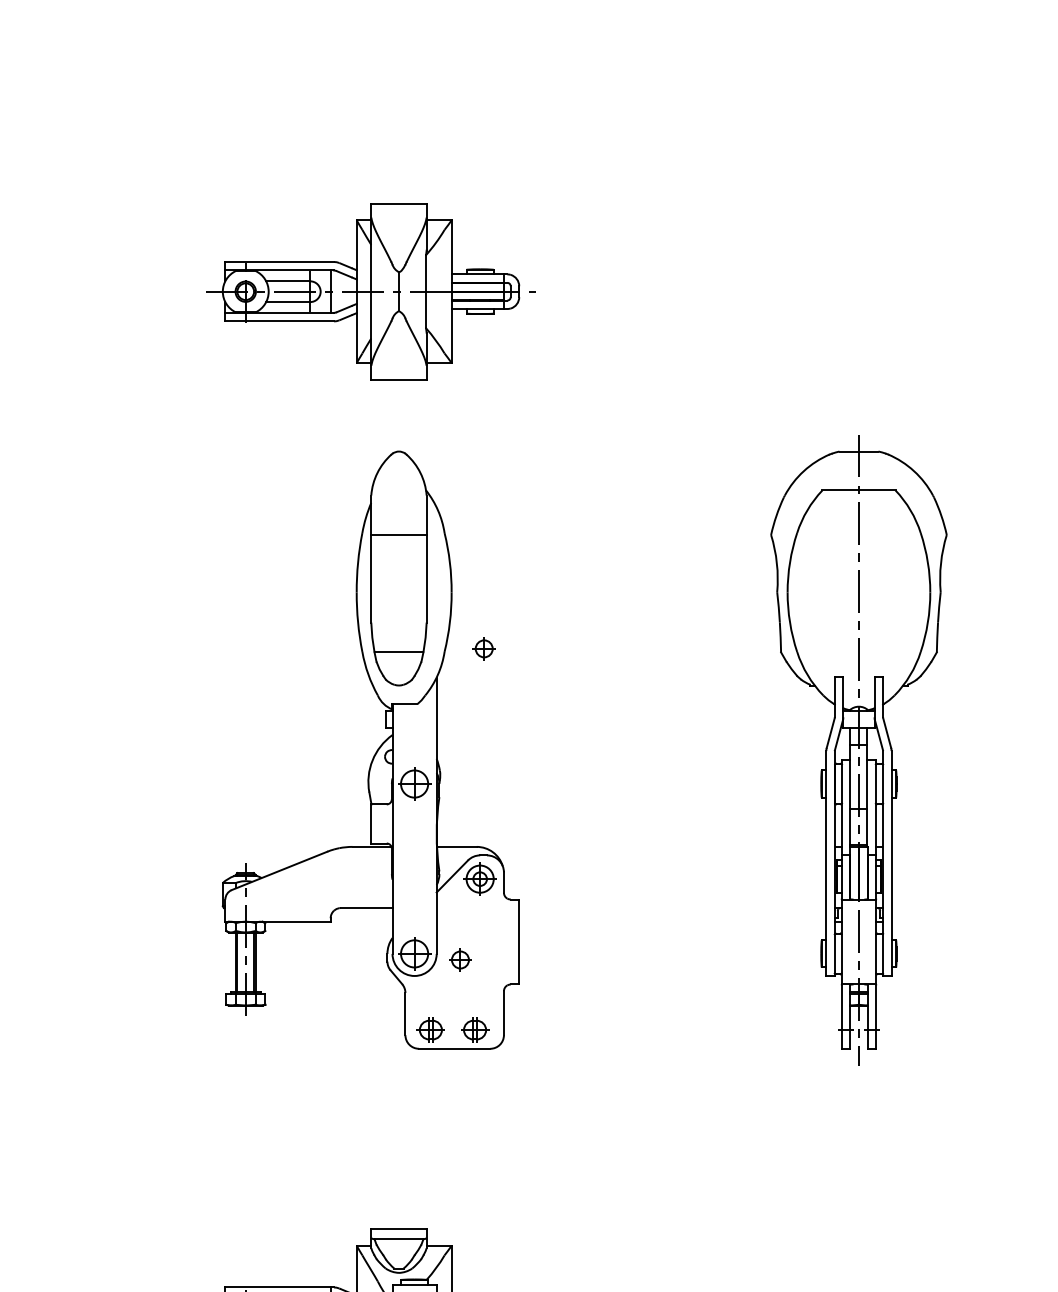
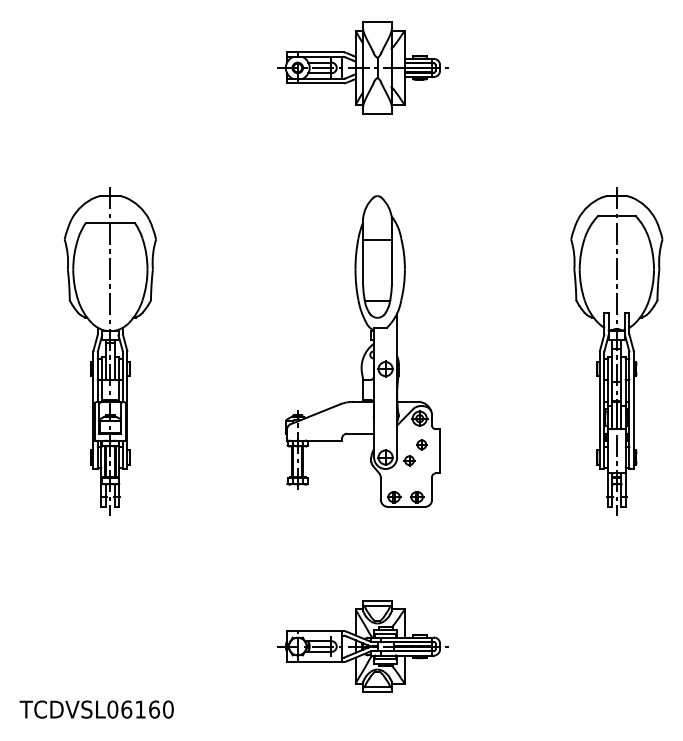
part: (370, 290) -> (362, 67), moved
part: (483, 648) -> (421, 444), moved

